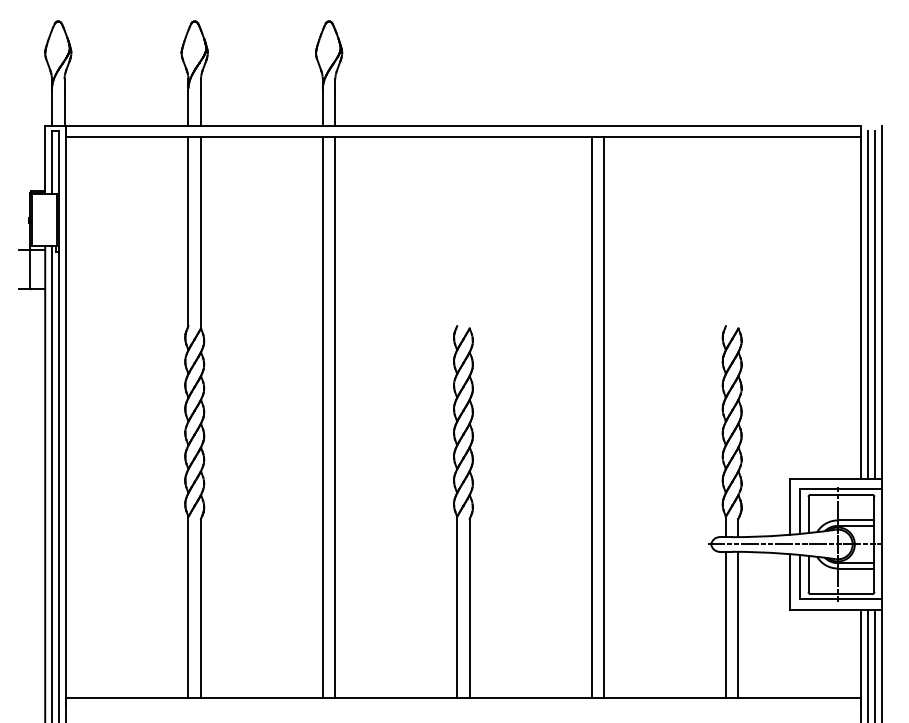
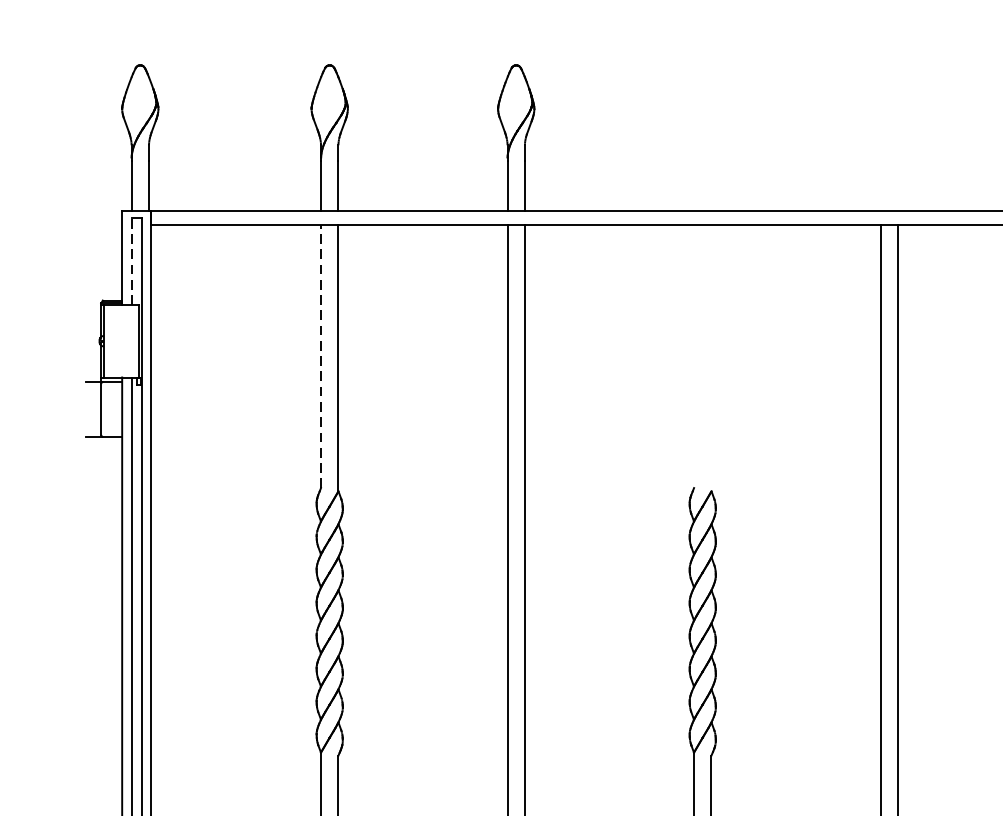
line: (52, 162) -> (132, 260), solid -> dashed
line: (188, 231) -> (321, 356), solid -> dashed

